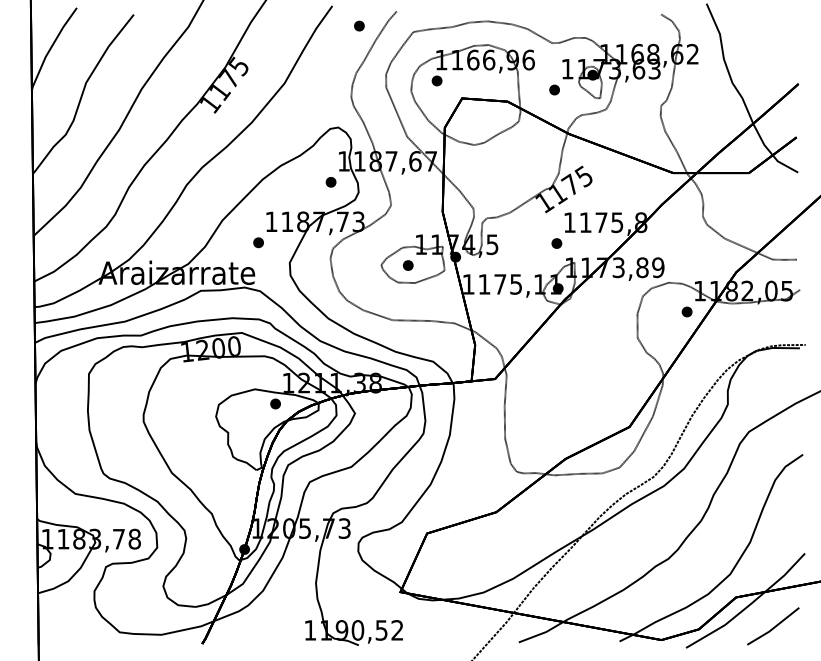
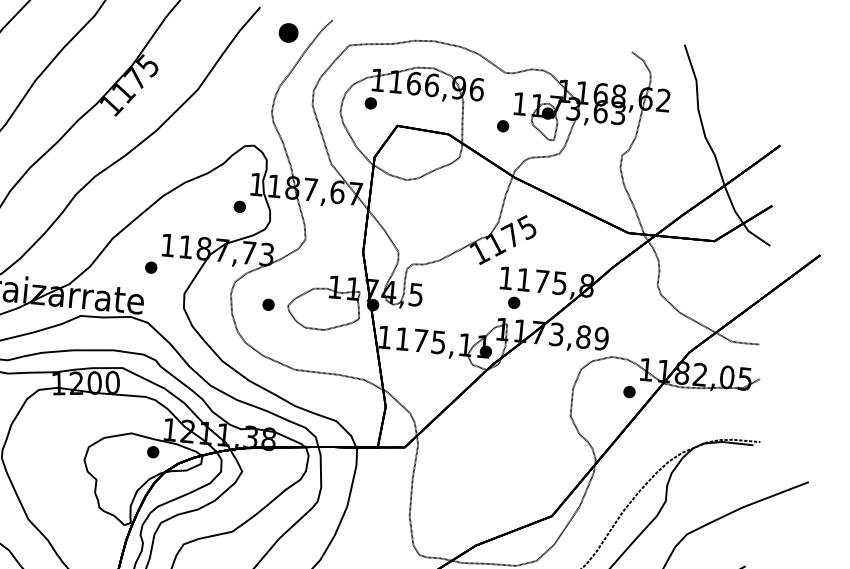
part: (359, 25) -> (288, 32), size x1.6
part: (556, 243) -> (513, 302), moved
part: (408, 265) -> (268, 304), moved

